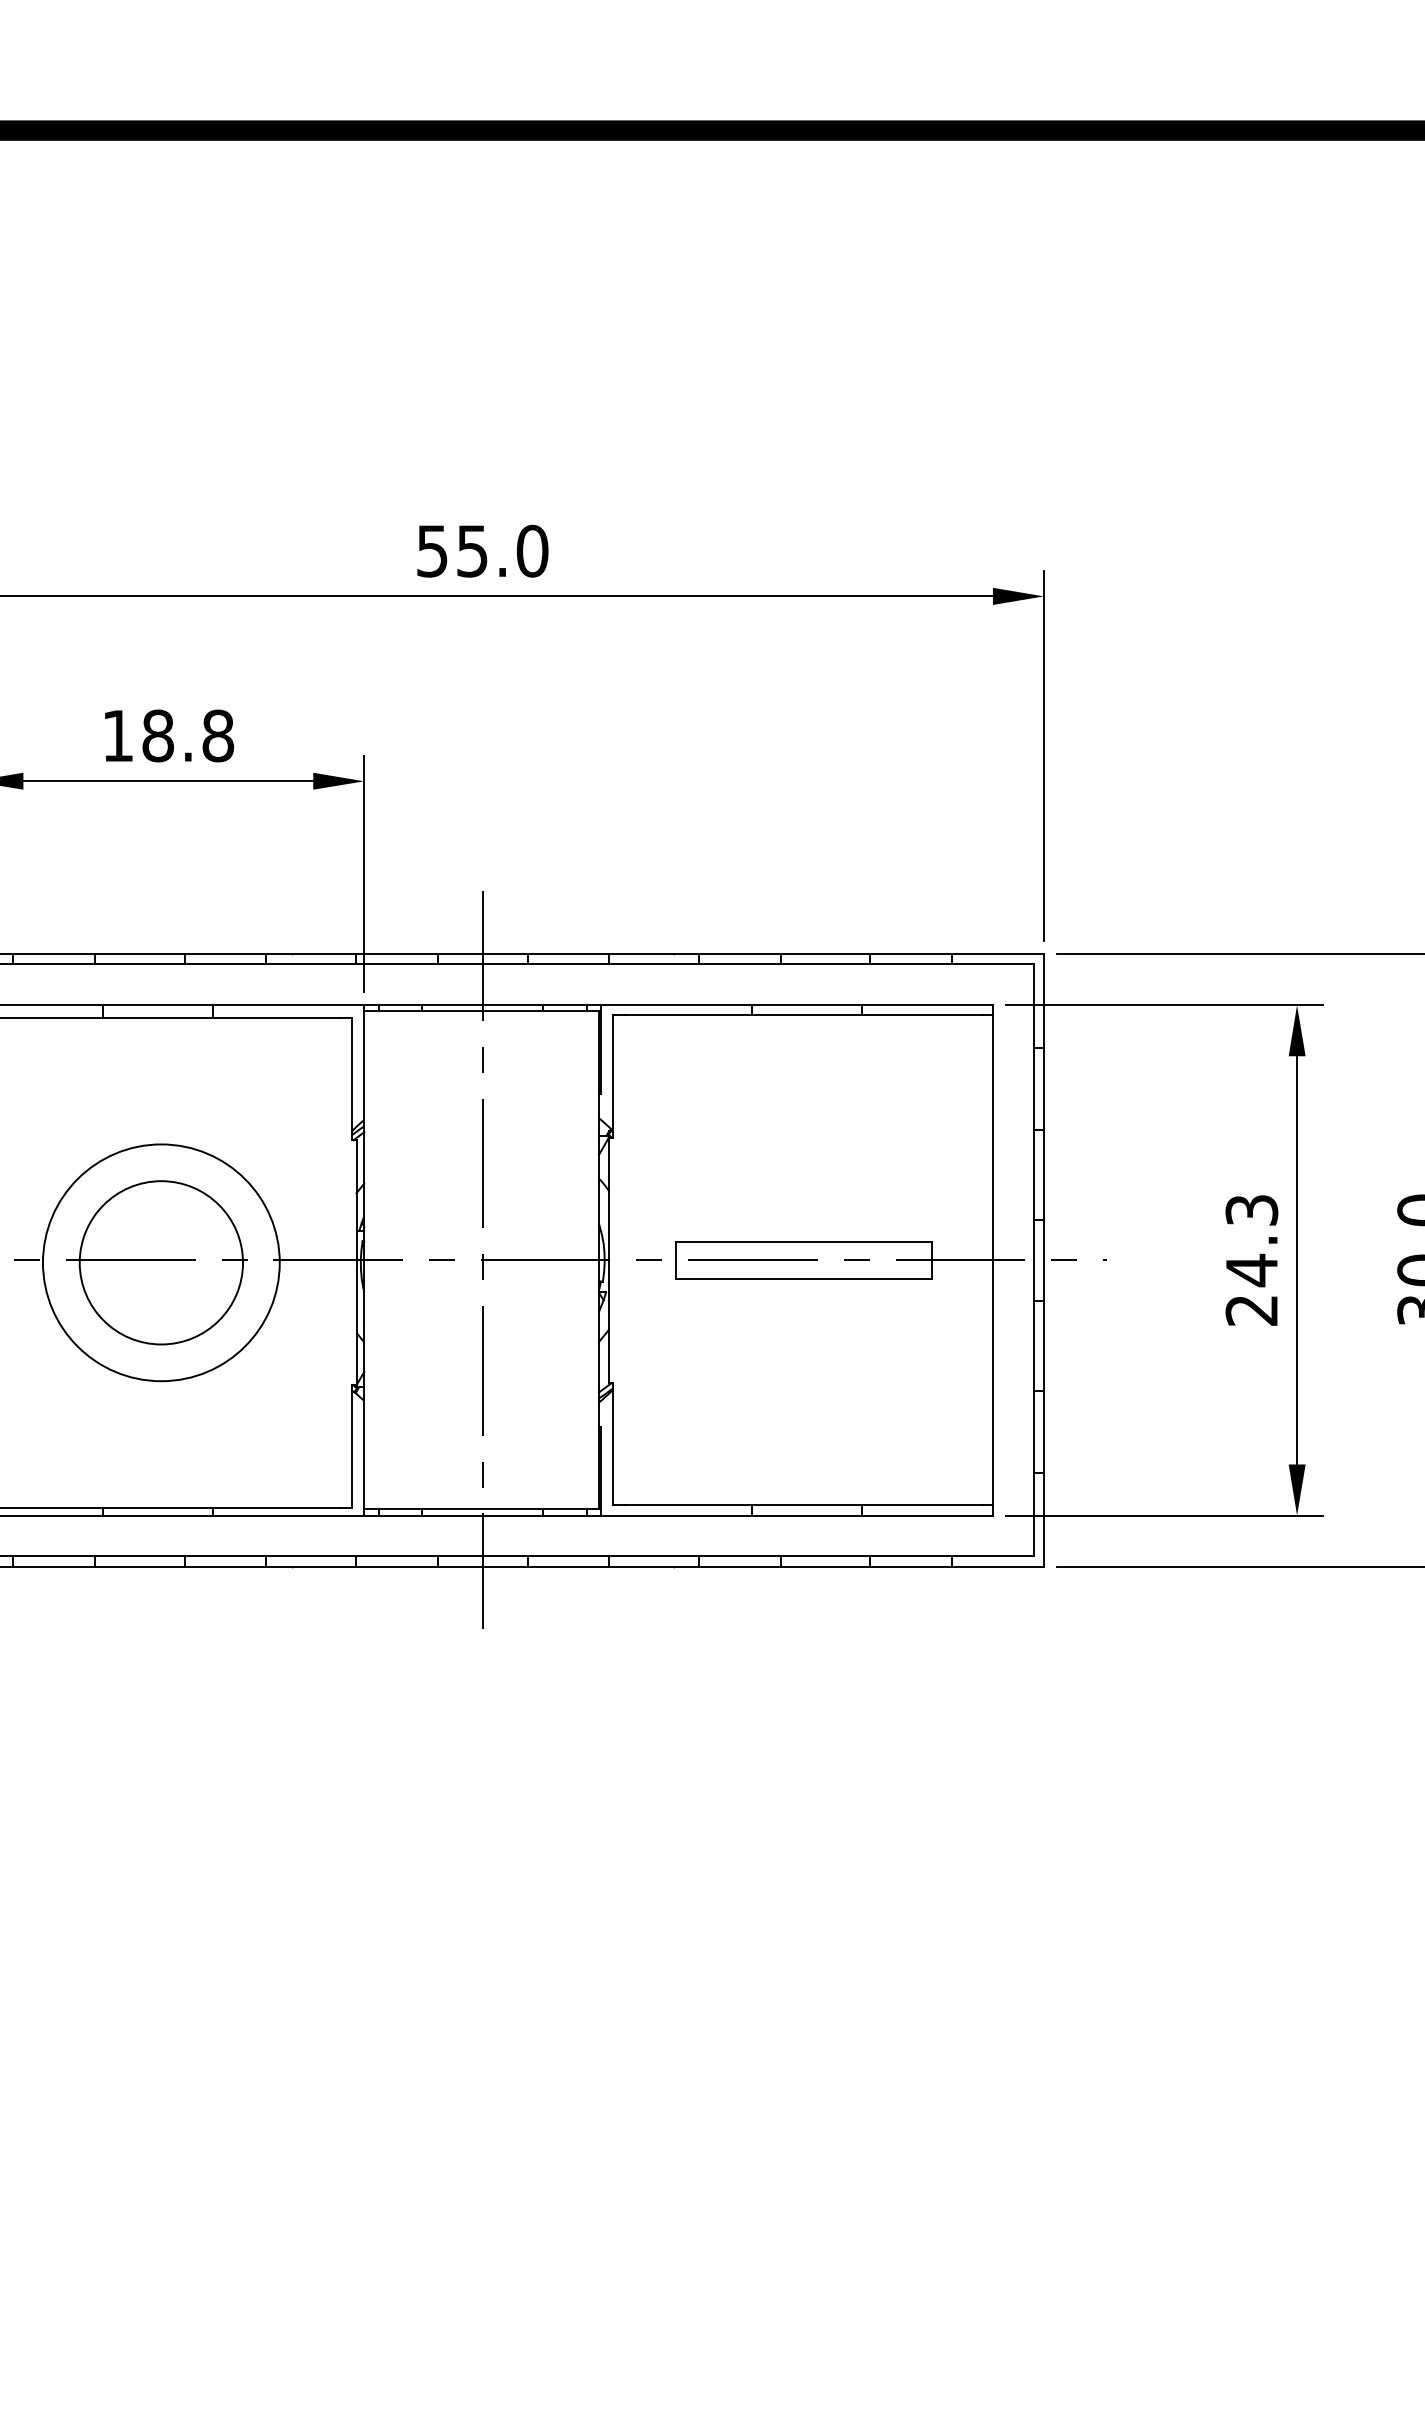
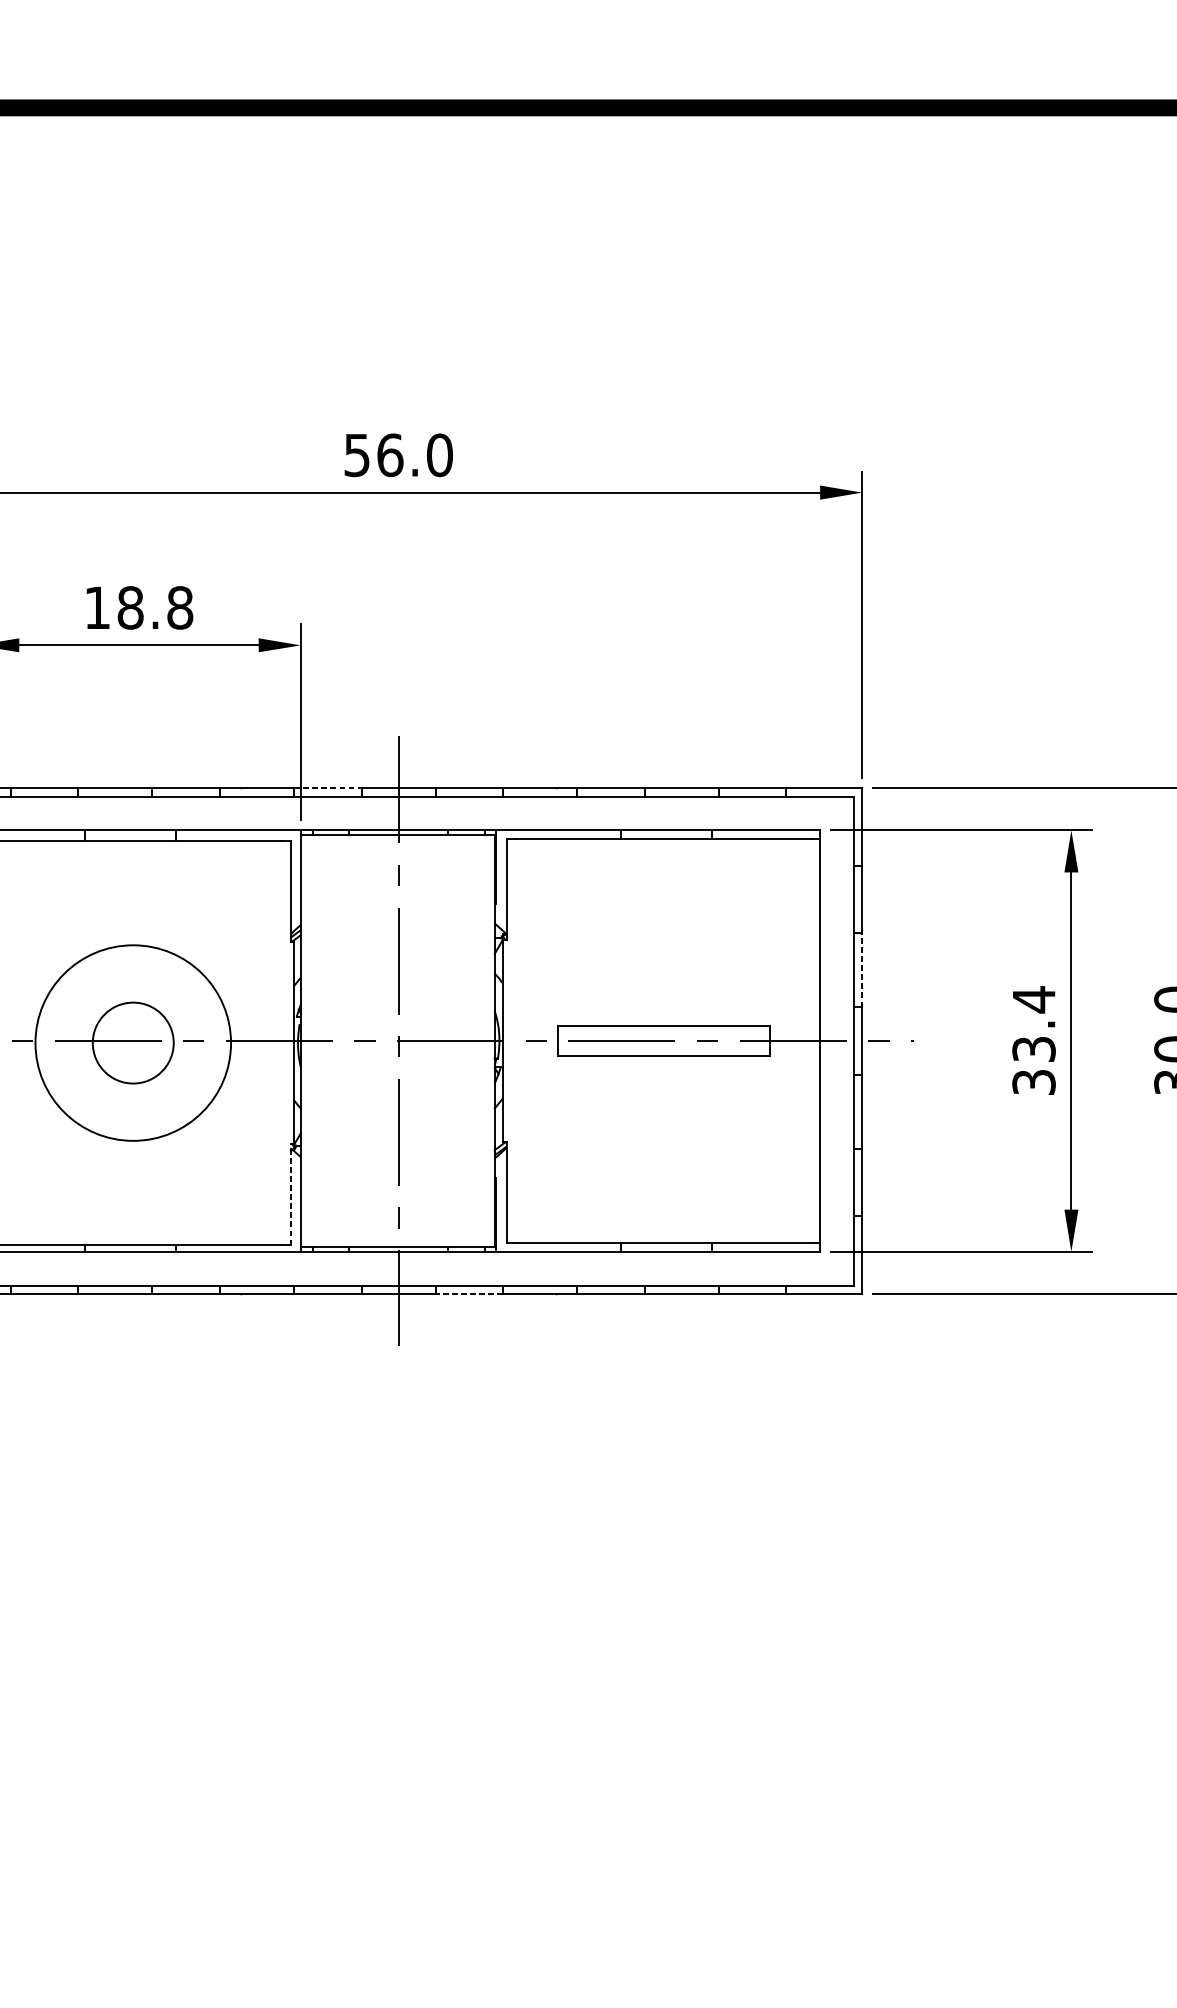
text: (472, 550) -> (390, 454), 55.0 -> 56.0
line: (396, 954) -> (327, 788), solid -> dashed
line: (1043, 1174) -> (861, 970), solid -> dashed
text: (1251, 1259) -> (1033, 1040), 24.3 -> 33.4
circle: (161, 1262) -> (133, 1042), size x0.6
line: (352, 1446) -> (291, 1194), solid -> dashed
line: (568, 1566) -> (469, 1293), solid -> dashed

